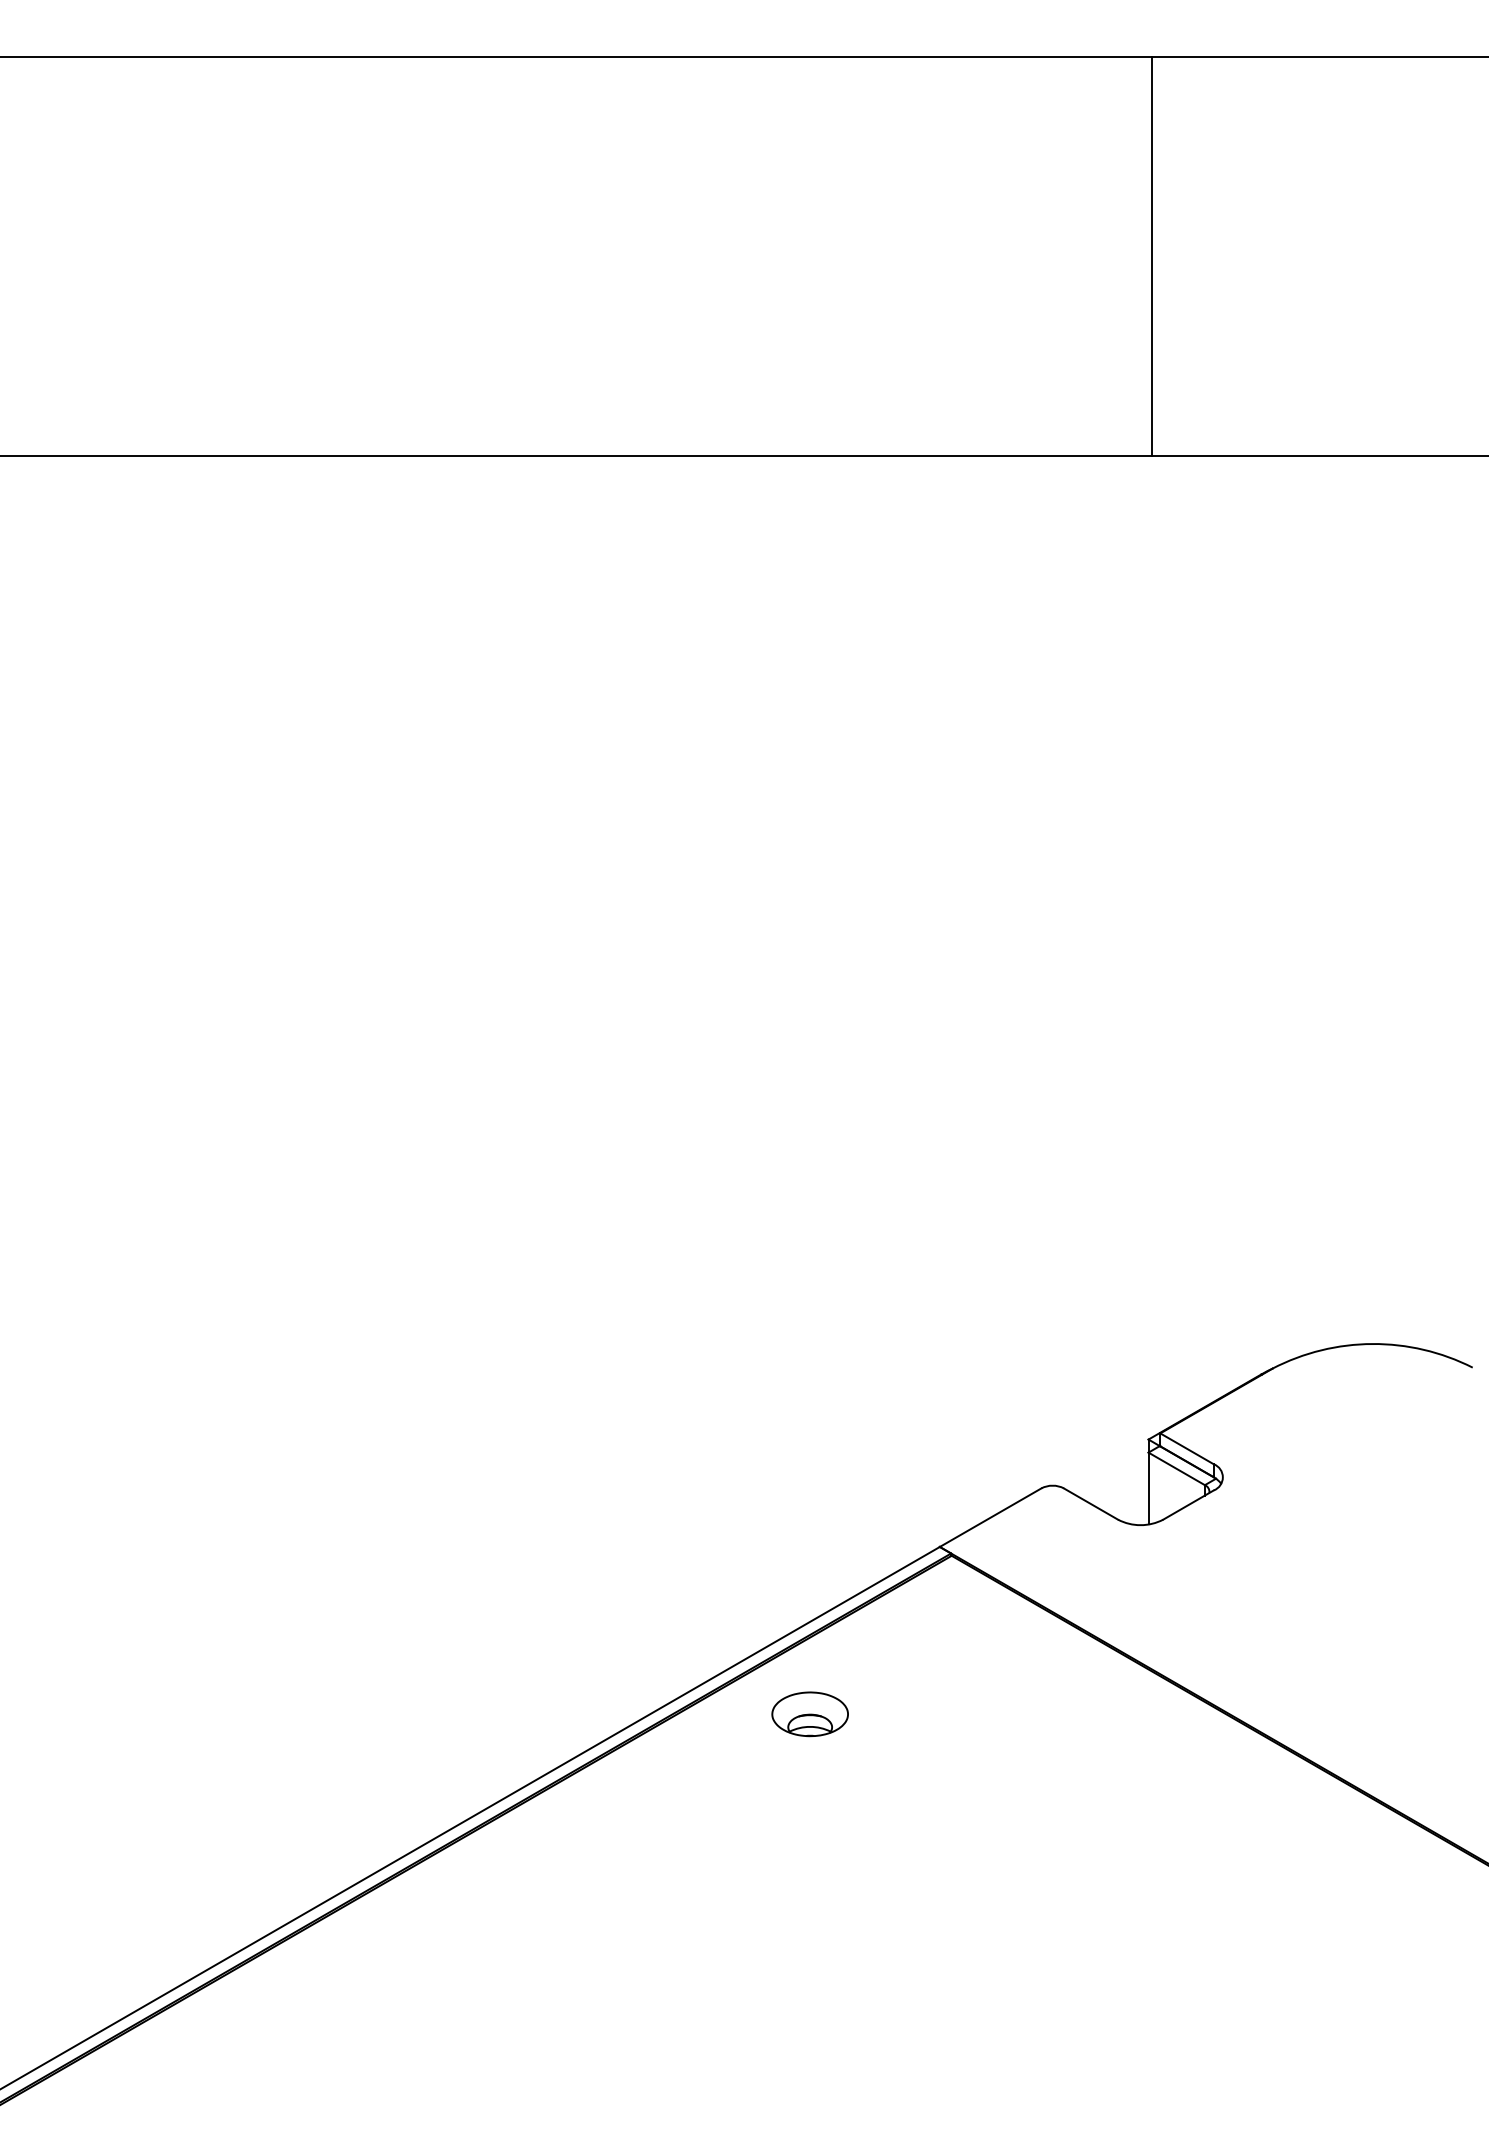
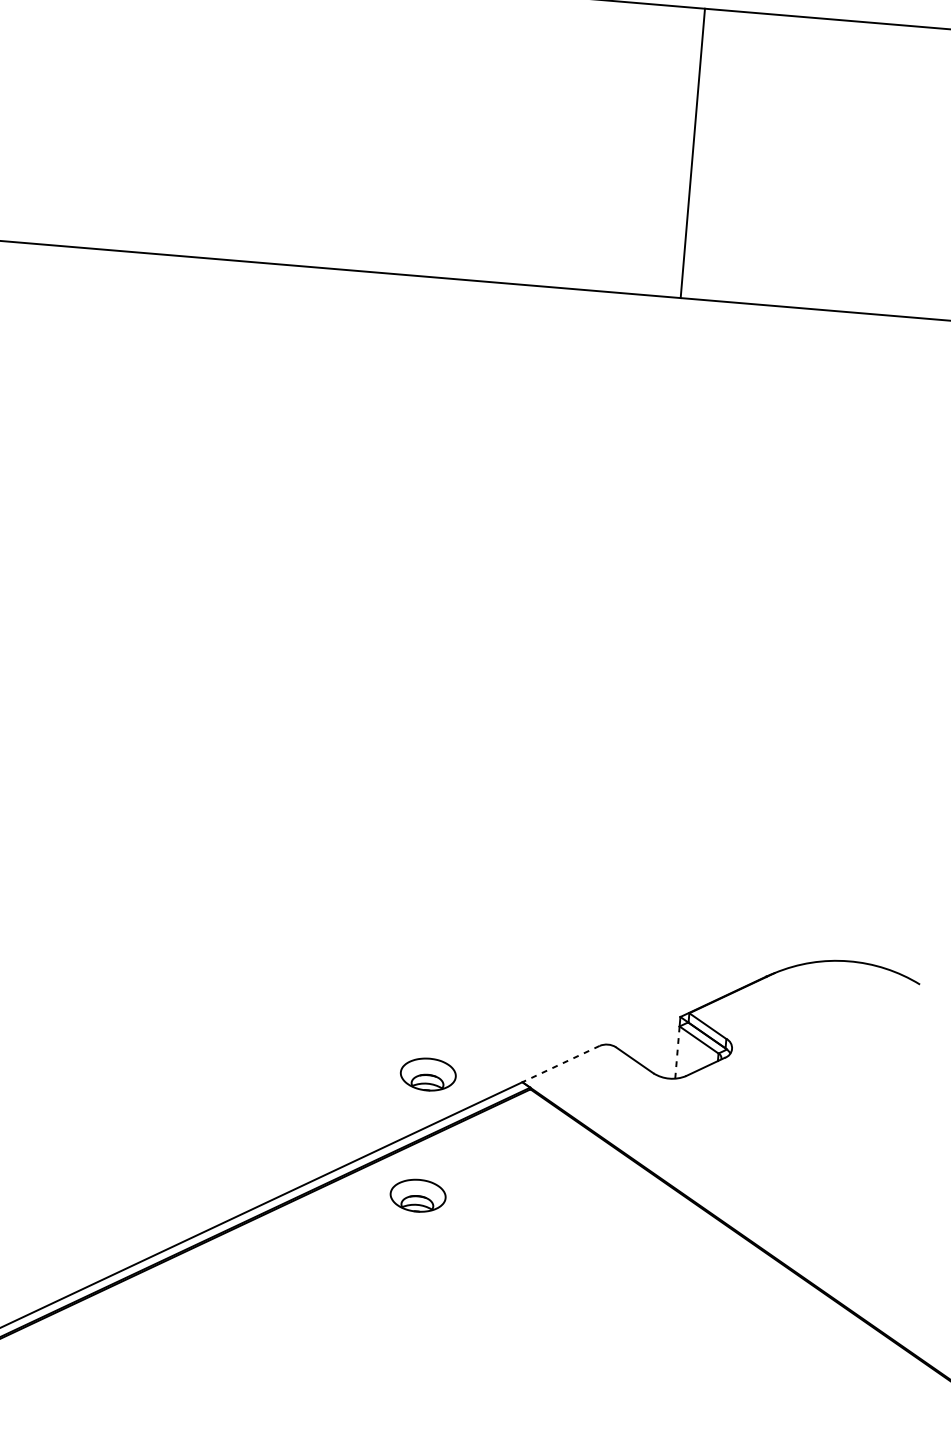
line: (1152, 256) -> (692, 153), moved
line: (1148, 1488) -> (677, 1052), solid -> dashed
line: (990, 1517) -> (560, 1063), solid -> dashed
part: (809, 1547) -> (427, 1074), added

